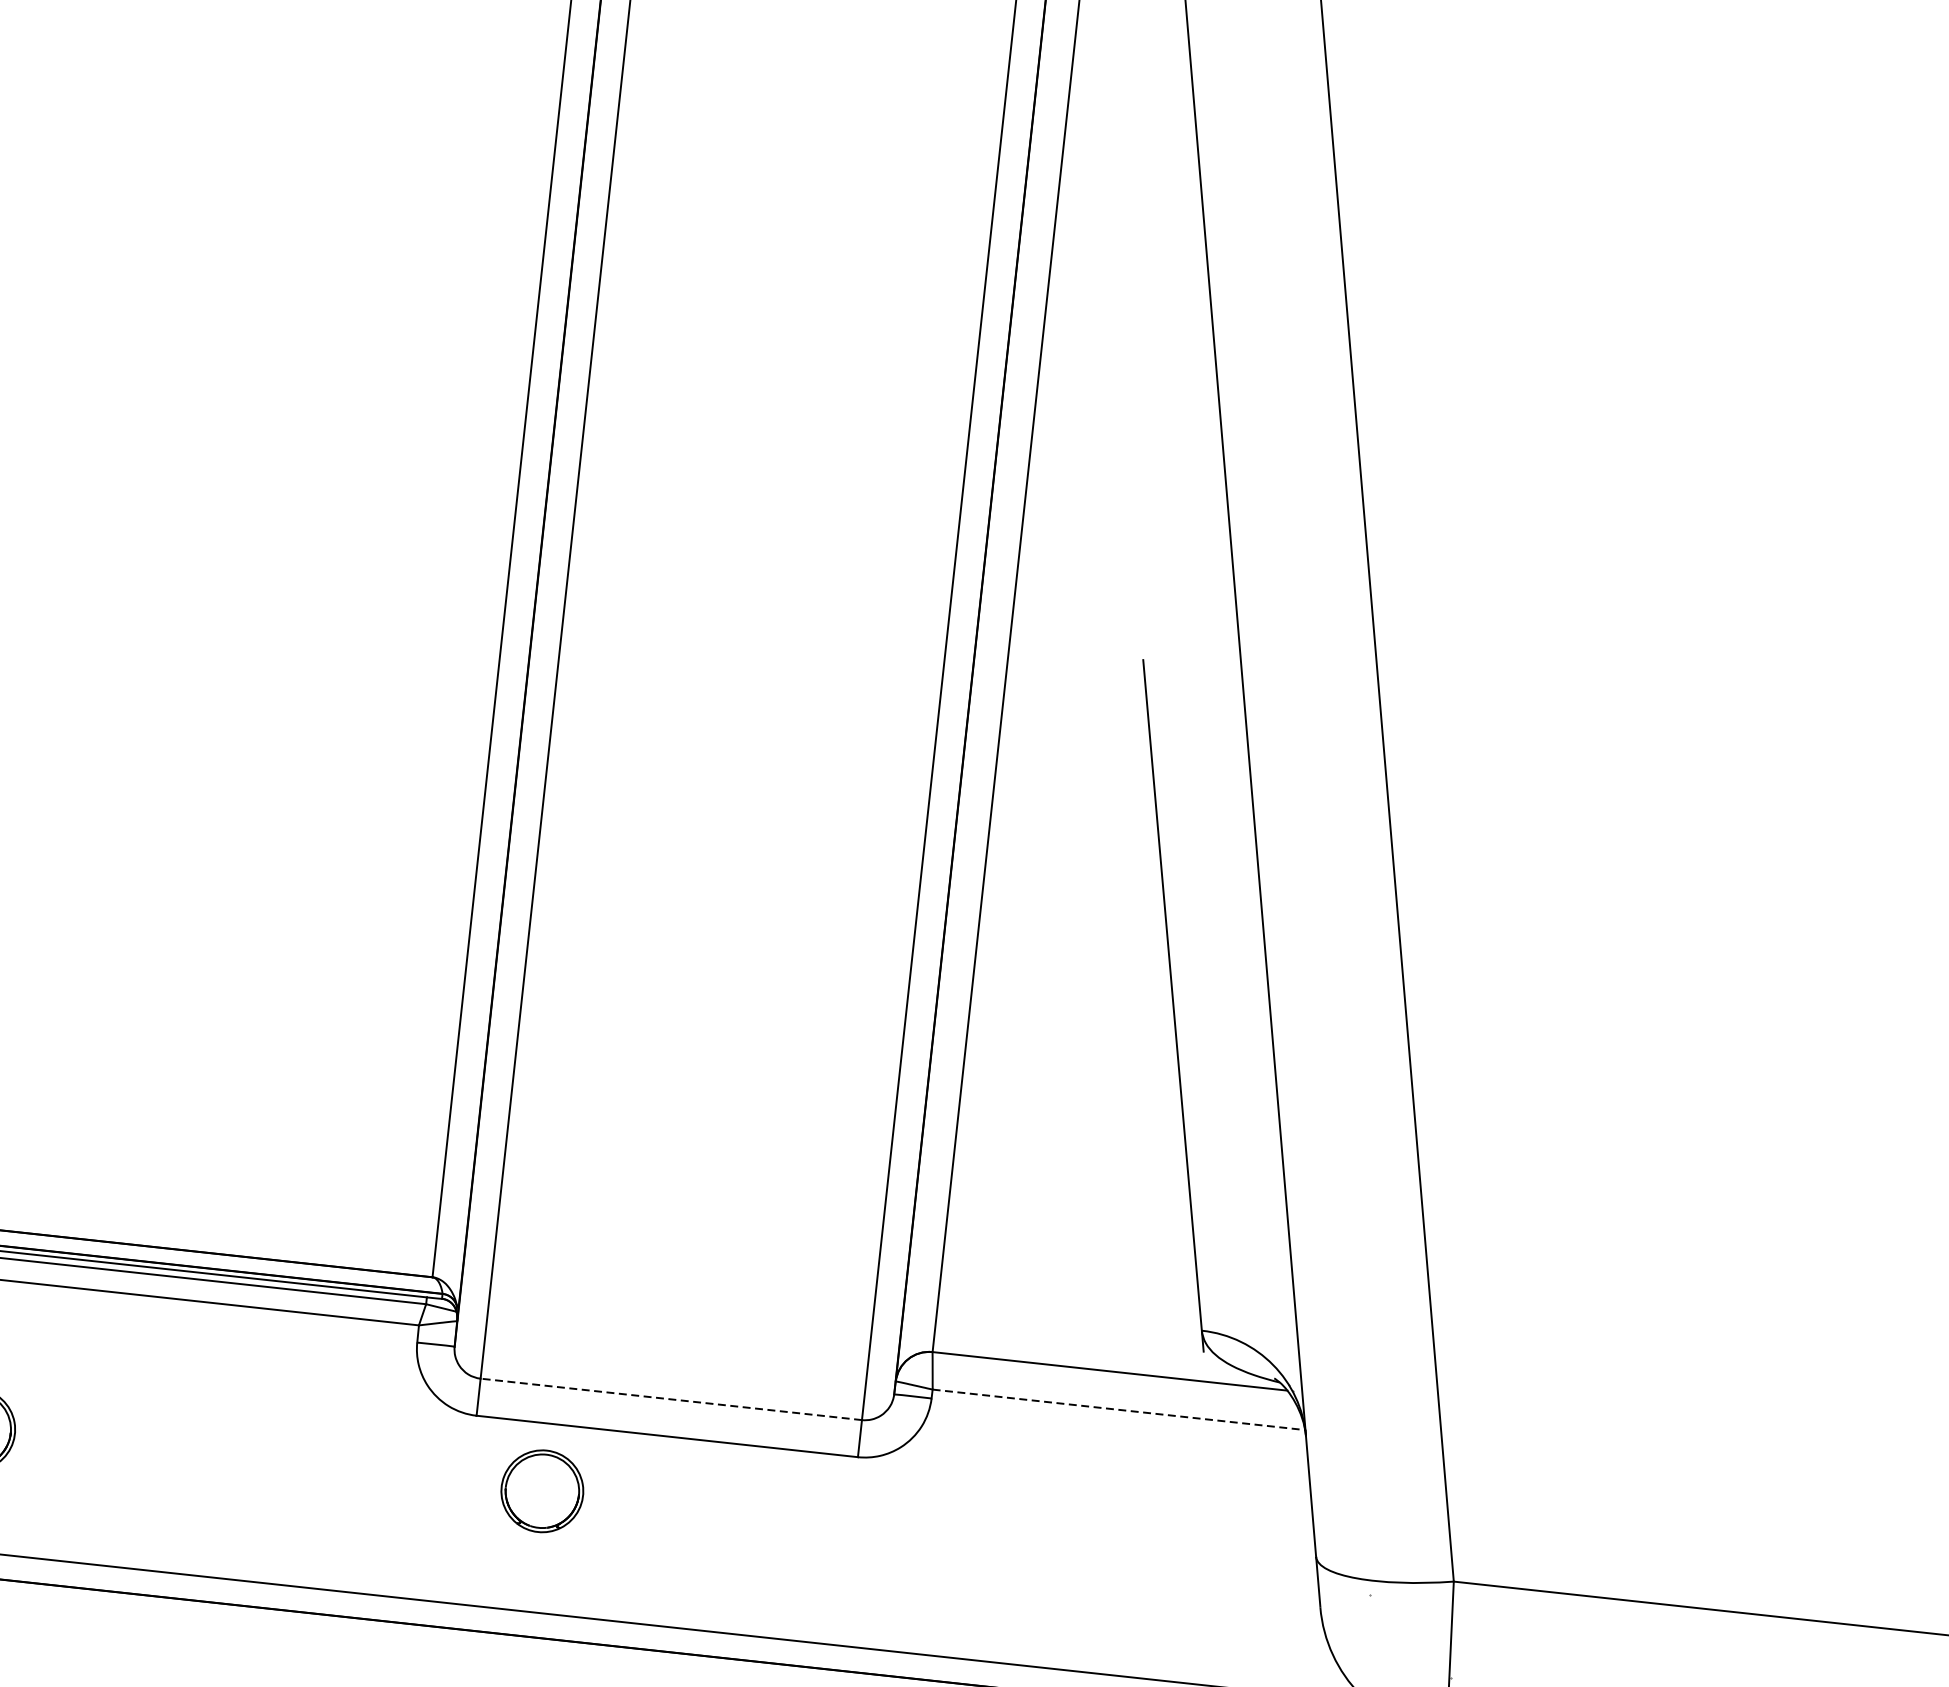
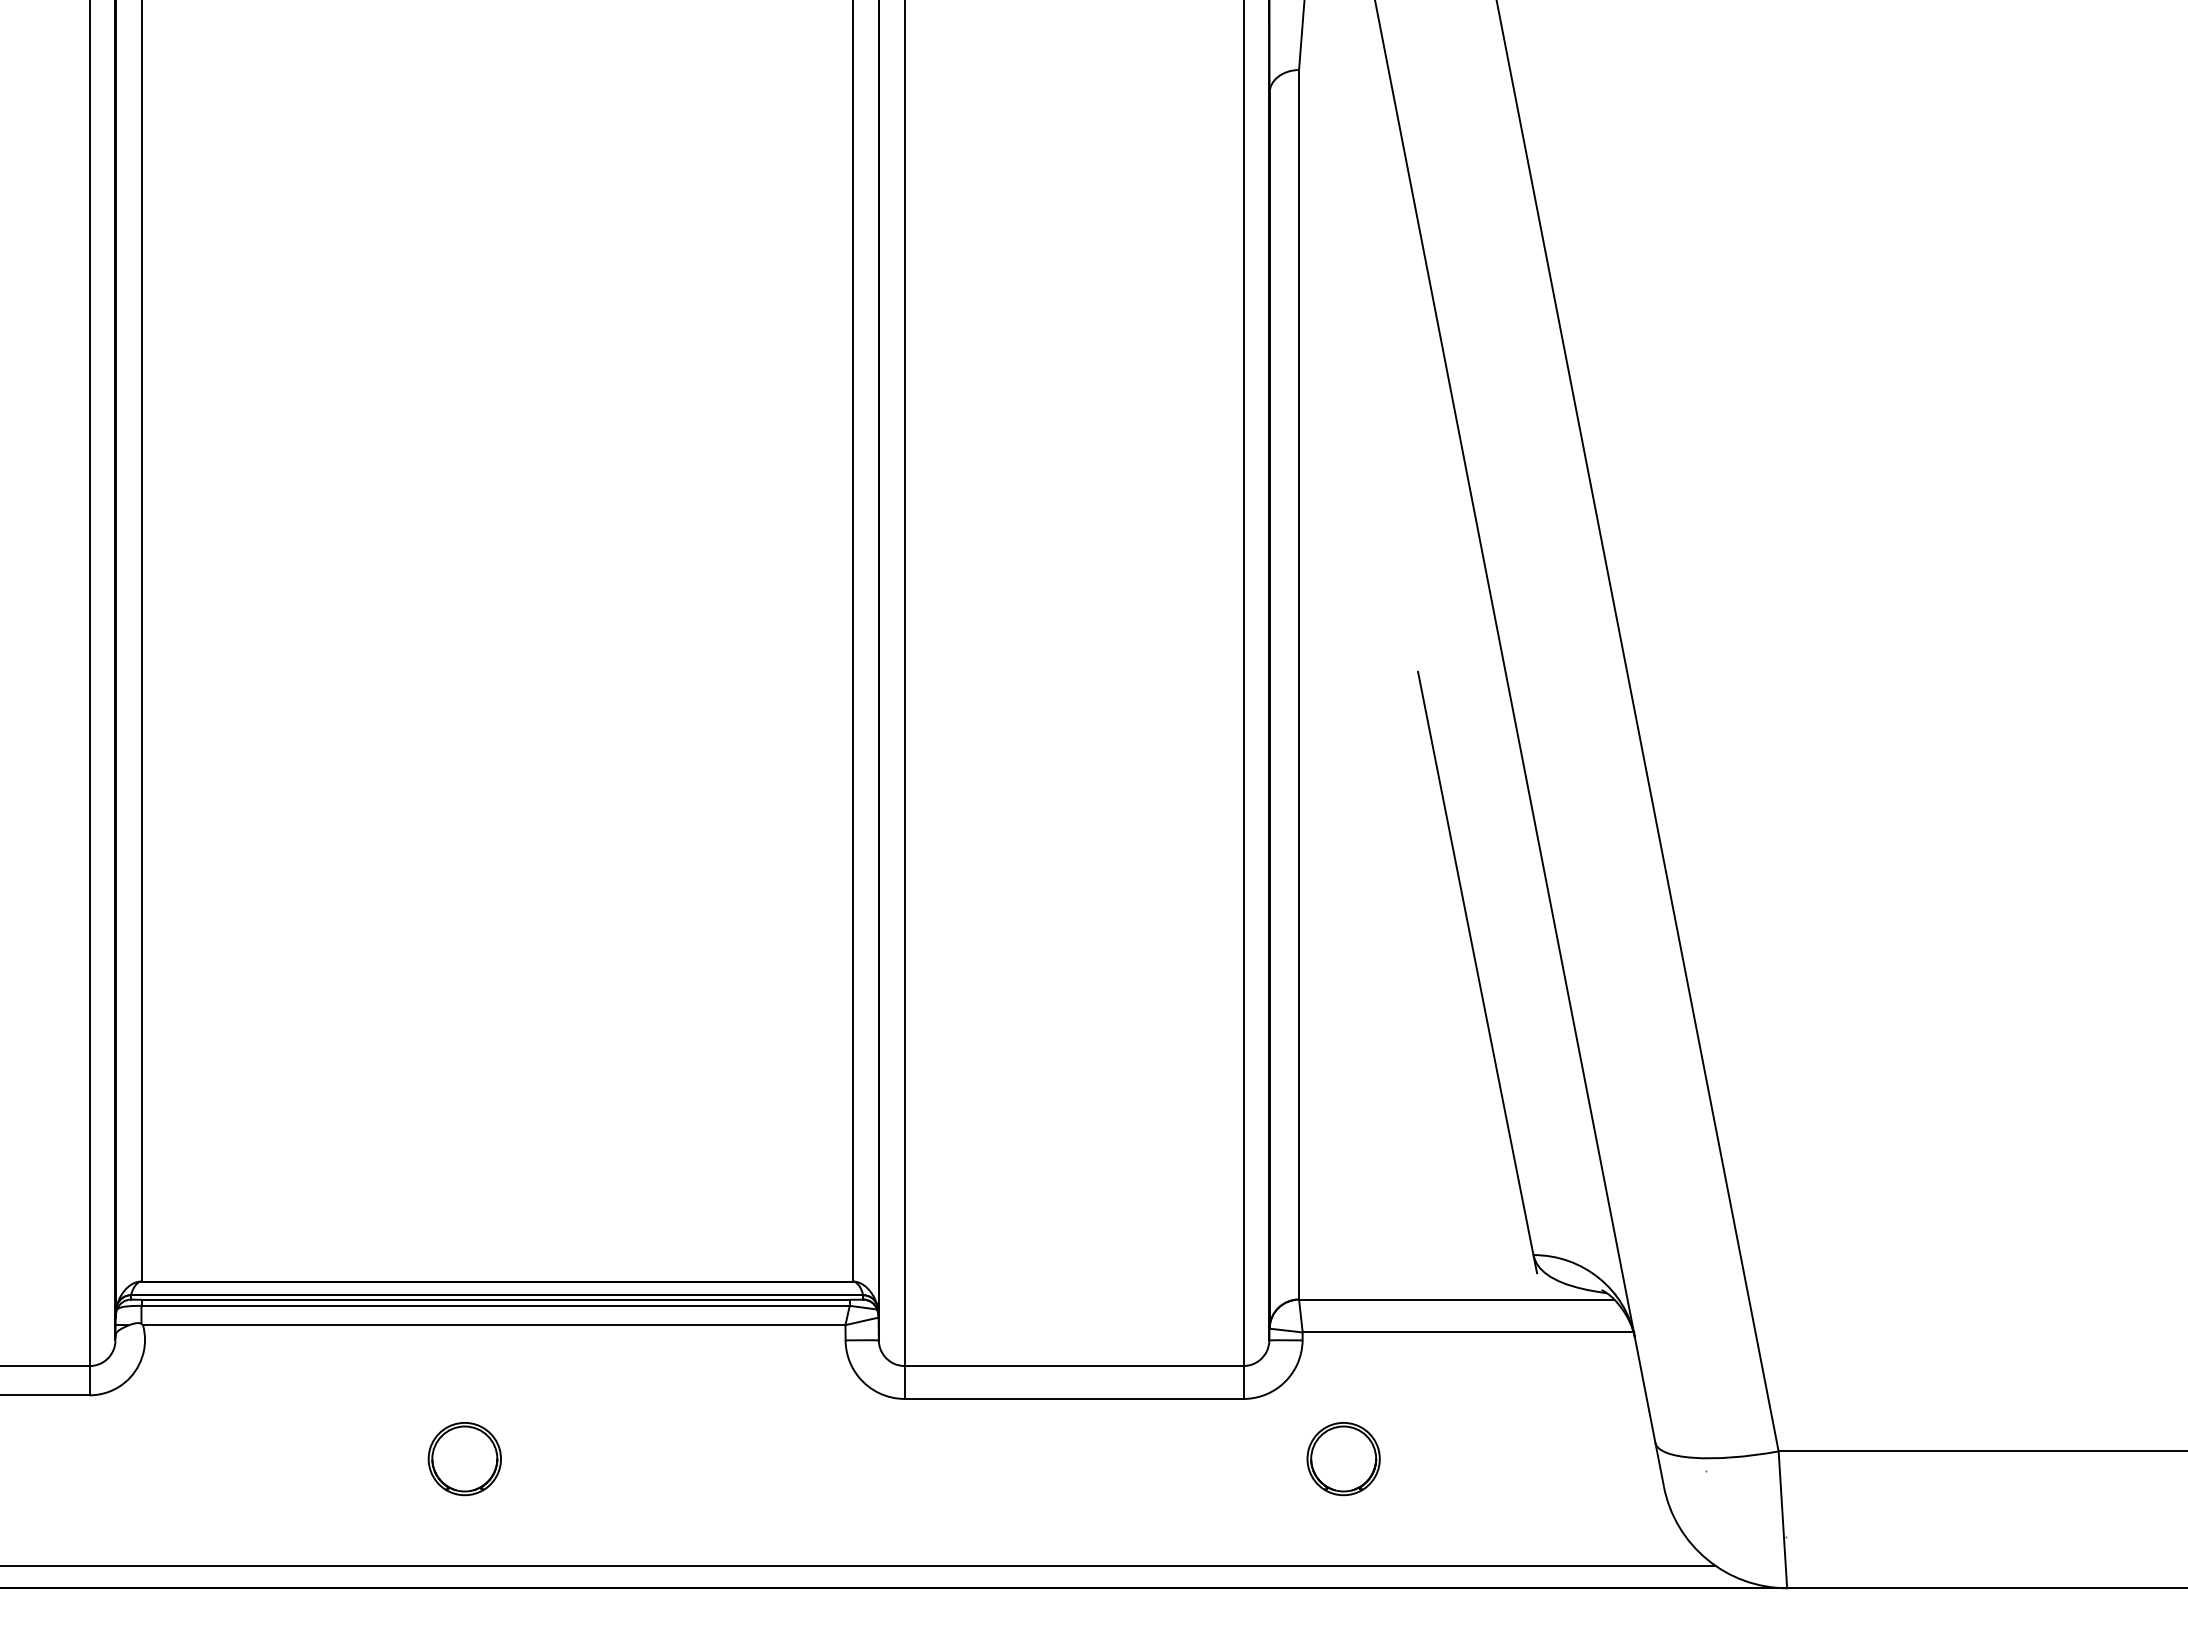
line: (670, 1399) -> (1073, 1366), dashed -> solid
line: (1119, 1409) -> (1468, 1332), dashed -> solid
part: (542, 1491) -> (1343, 1459), moved

